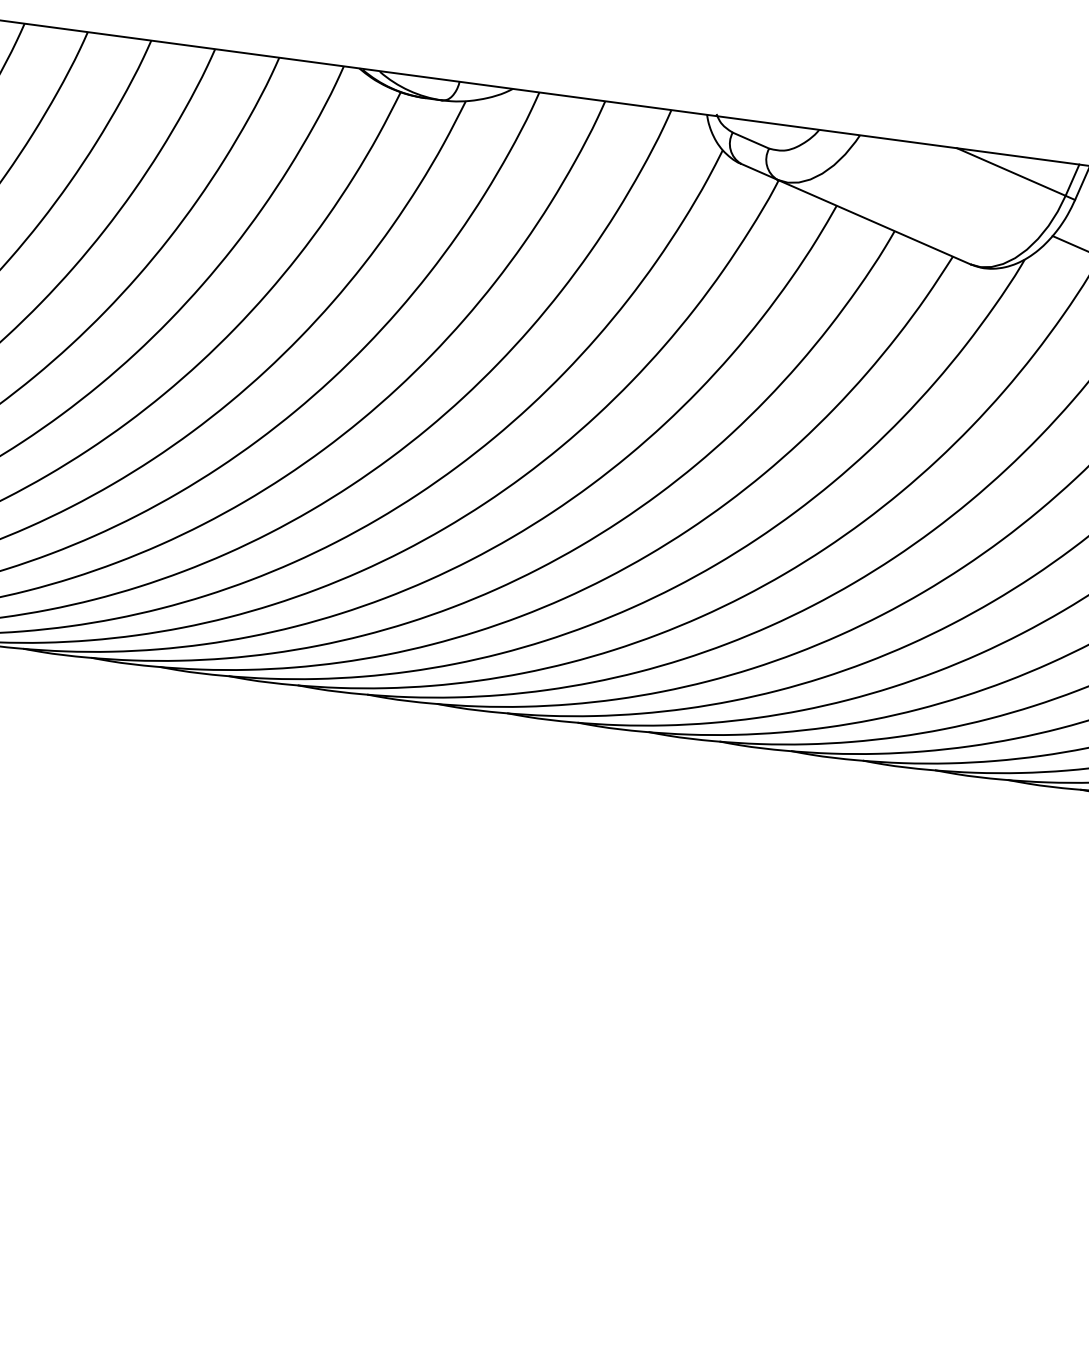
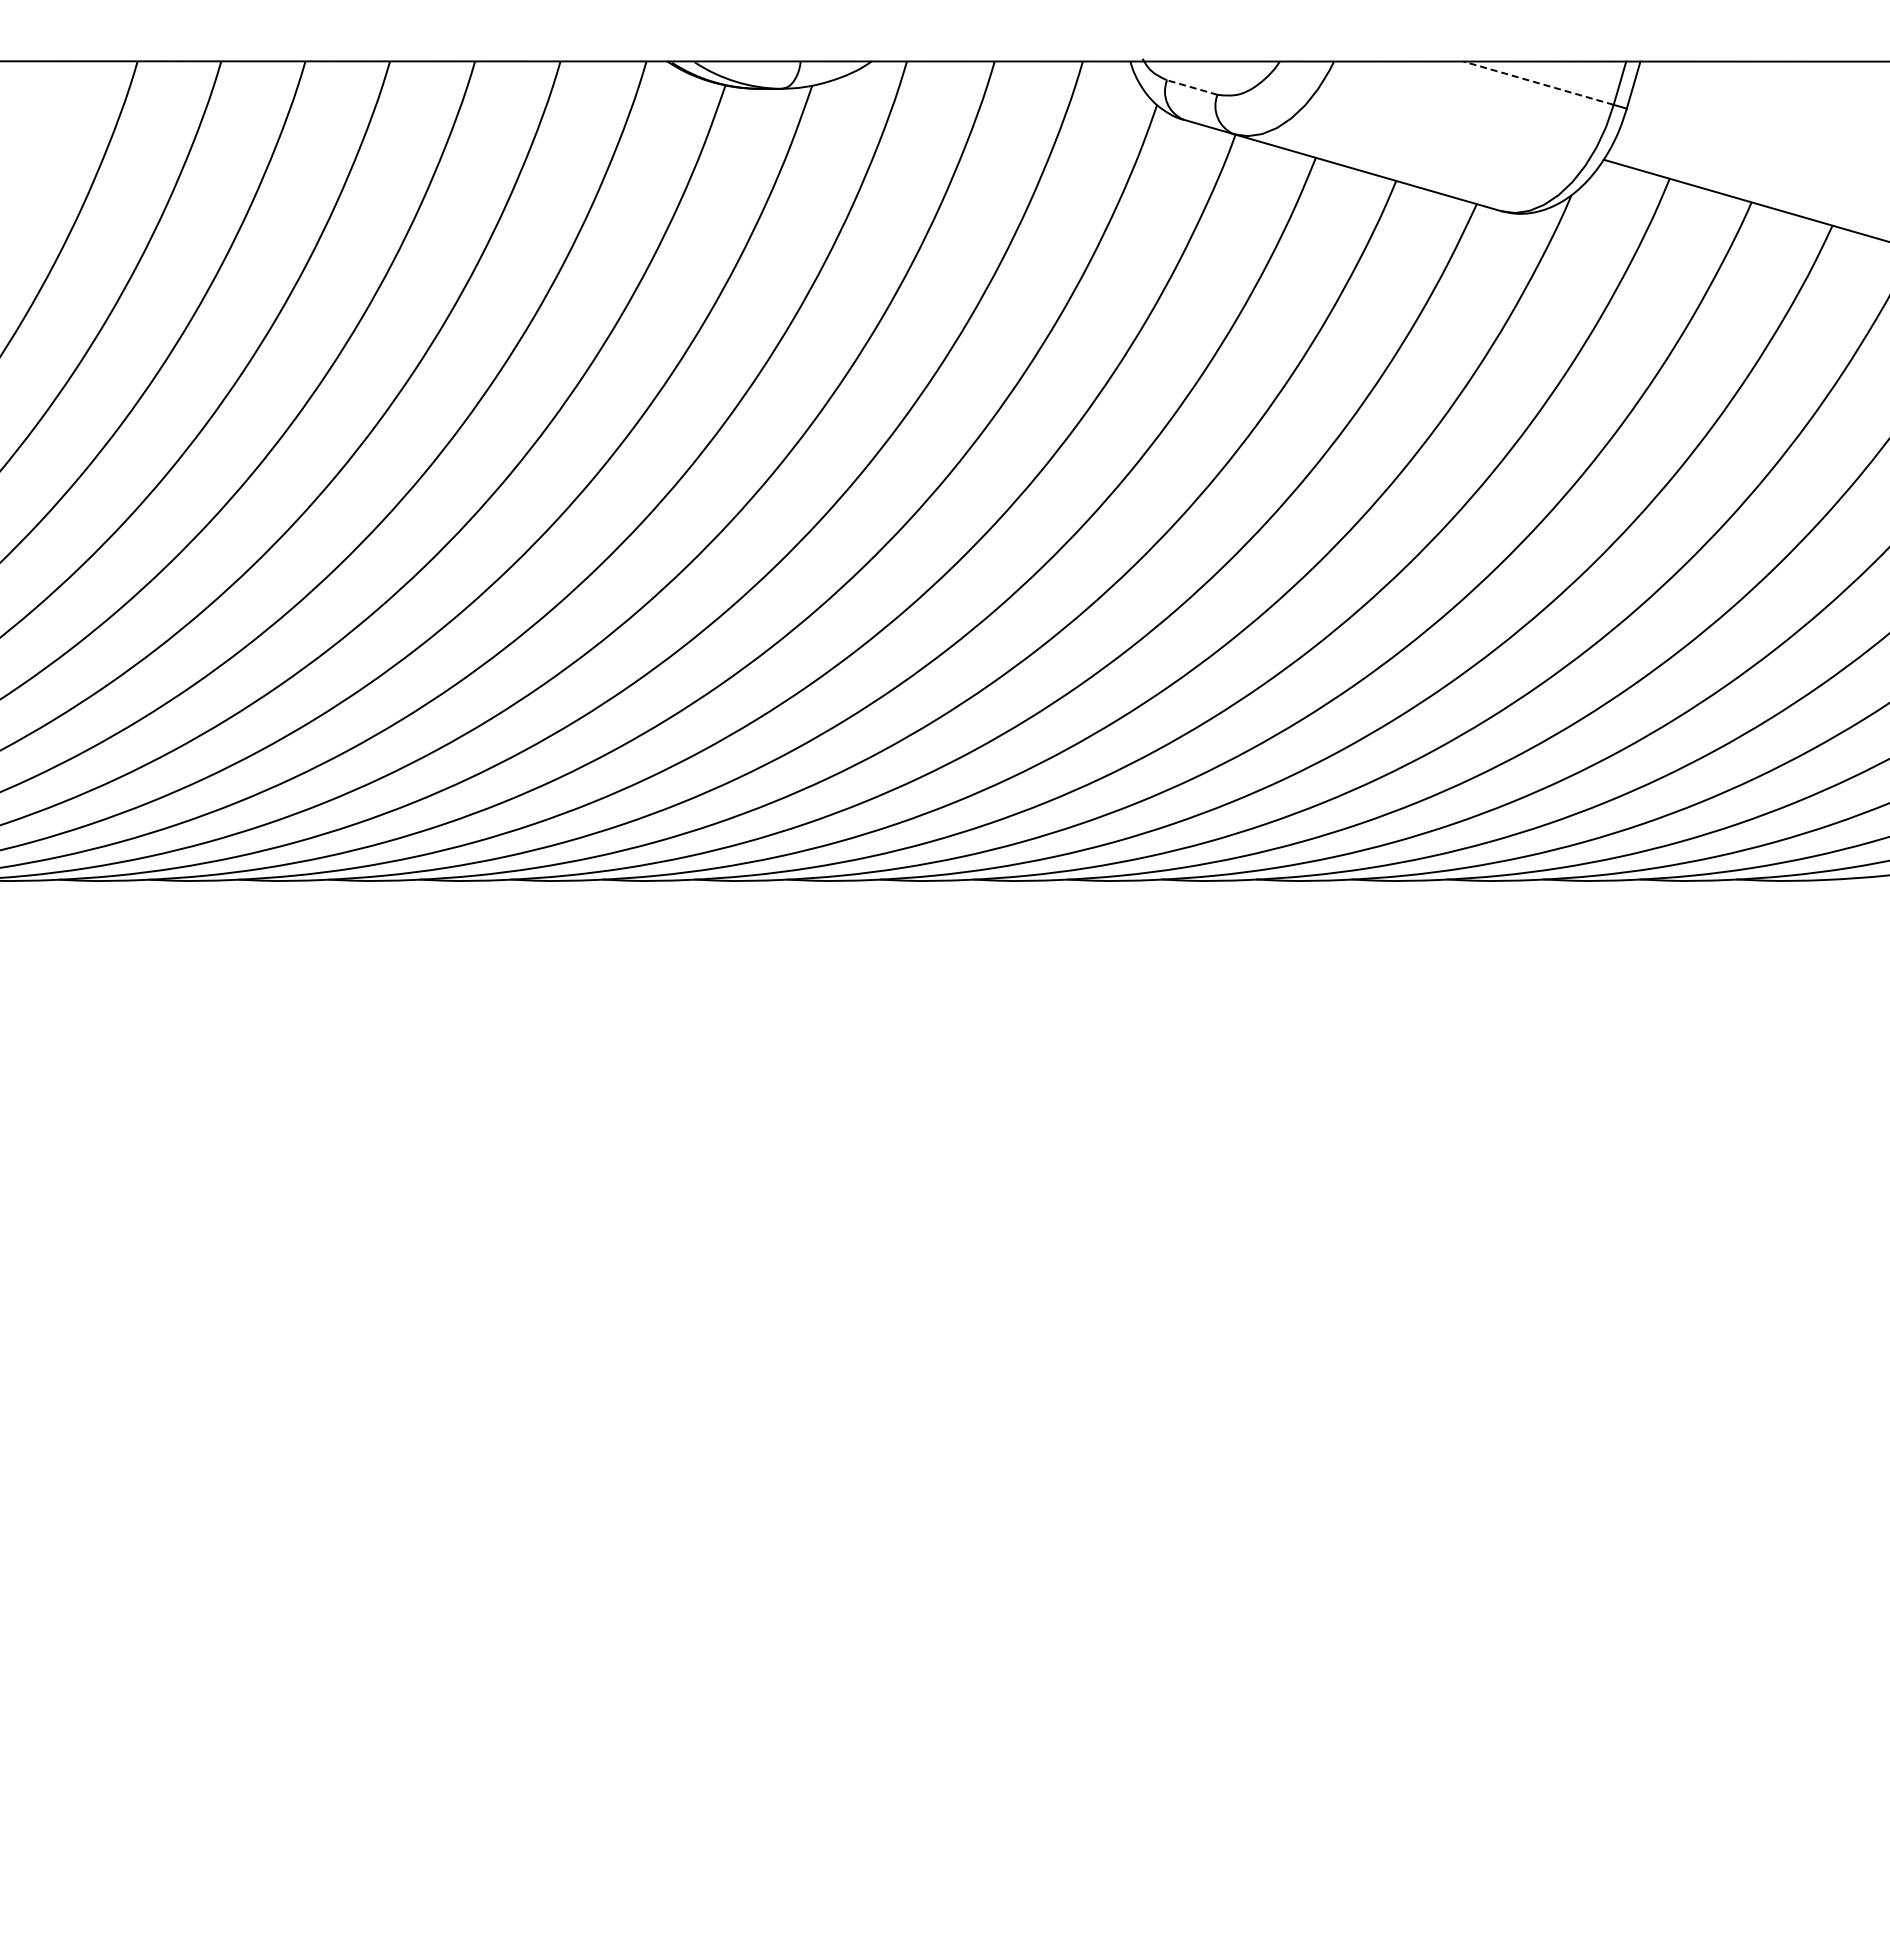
line: (750, 140) -> (1191, 87), solid -> dashed
line: (1010, 172) -> (1537, 83), solid -> dashed

